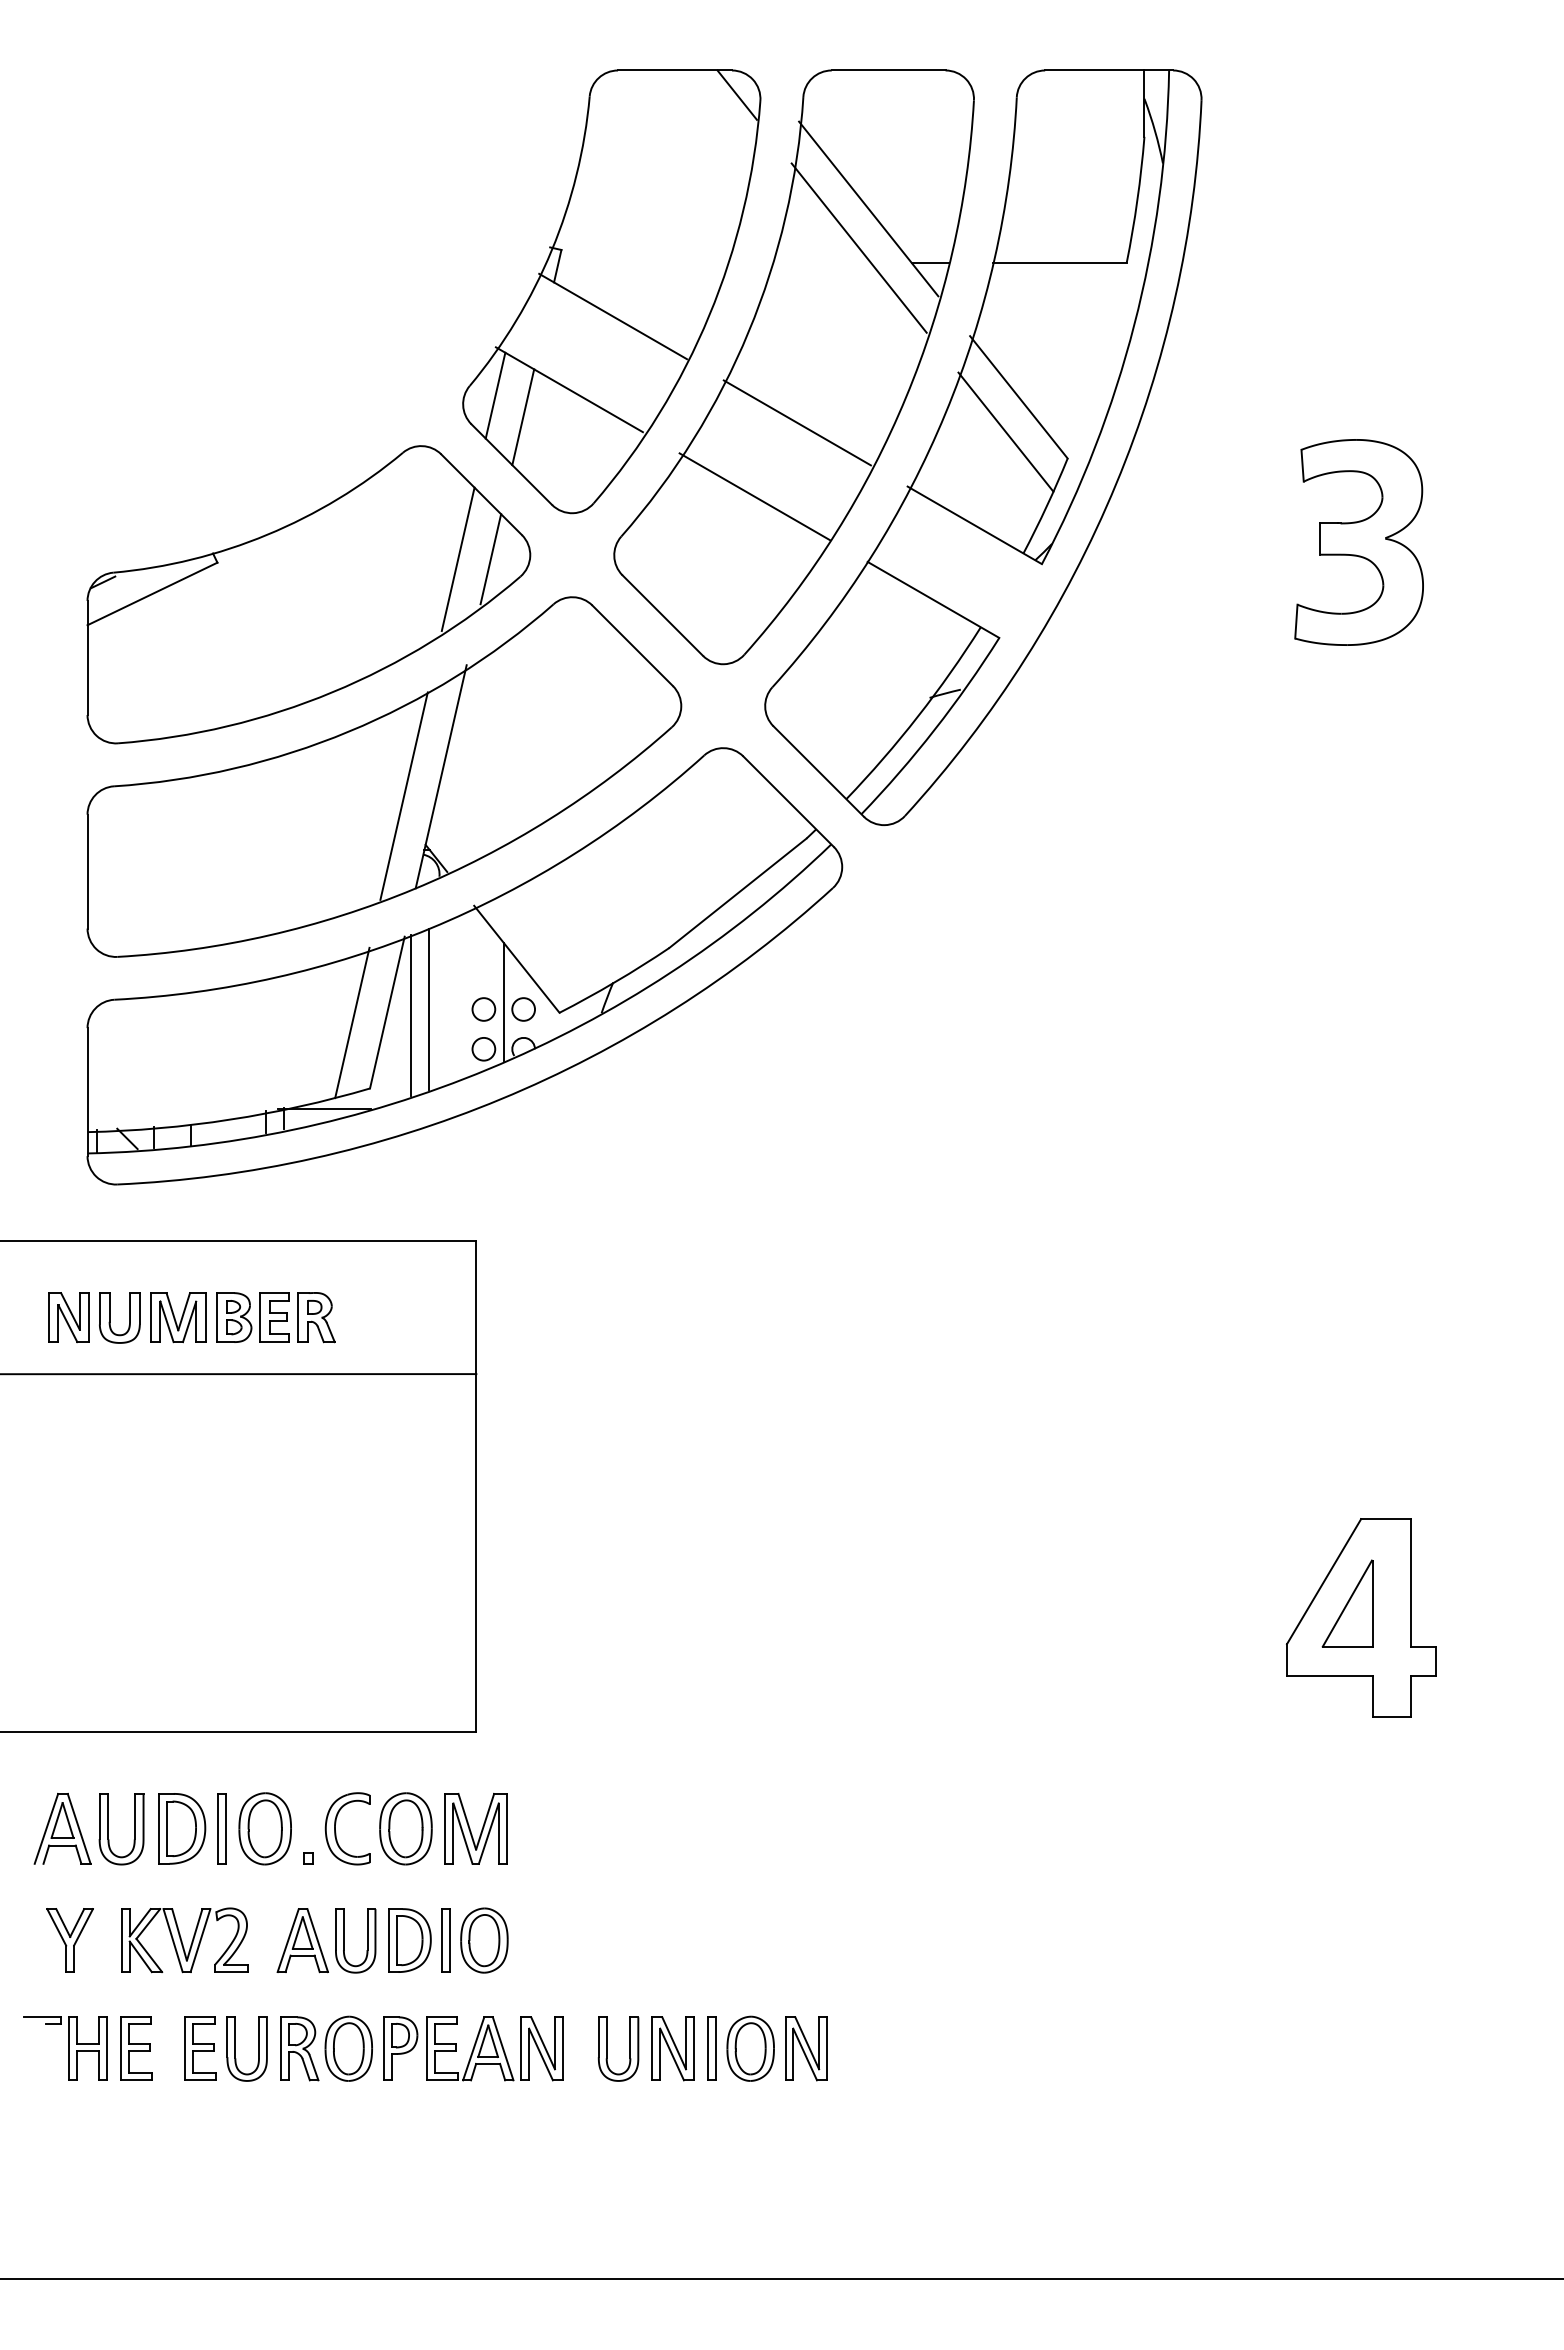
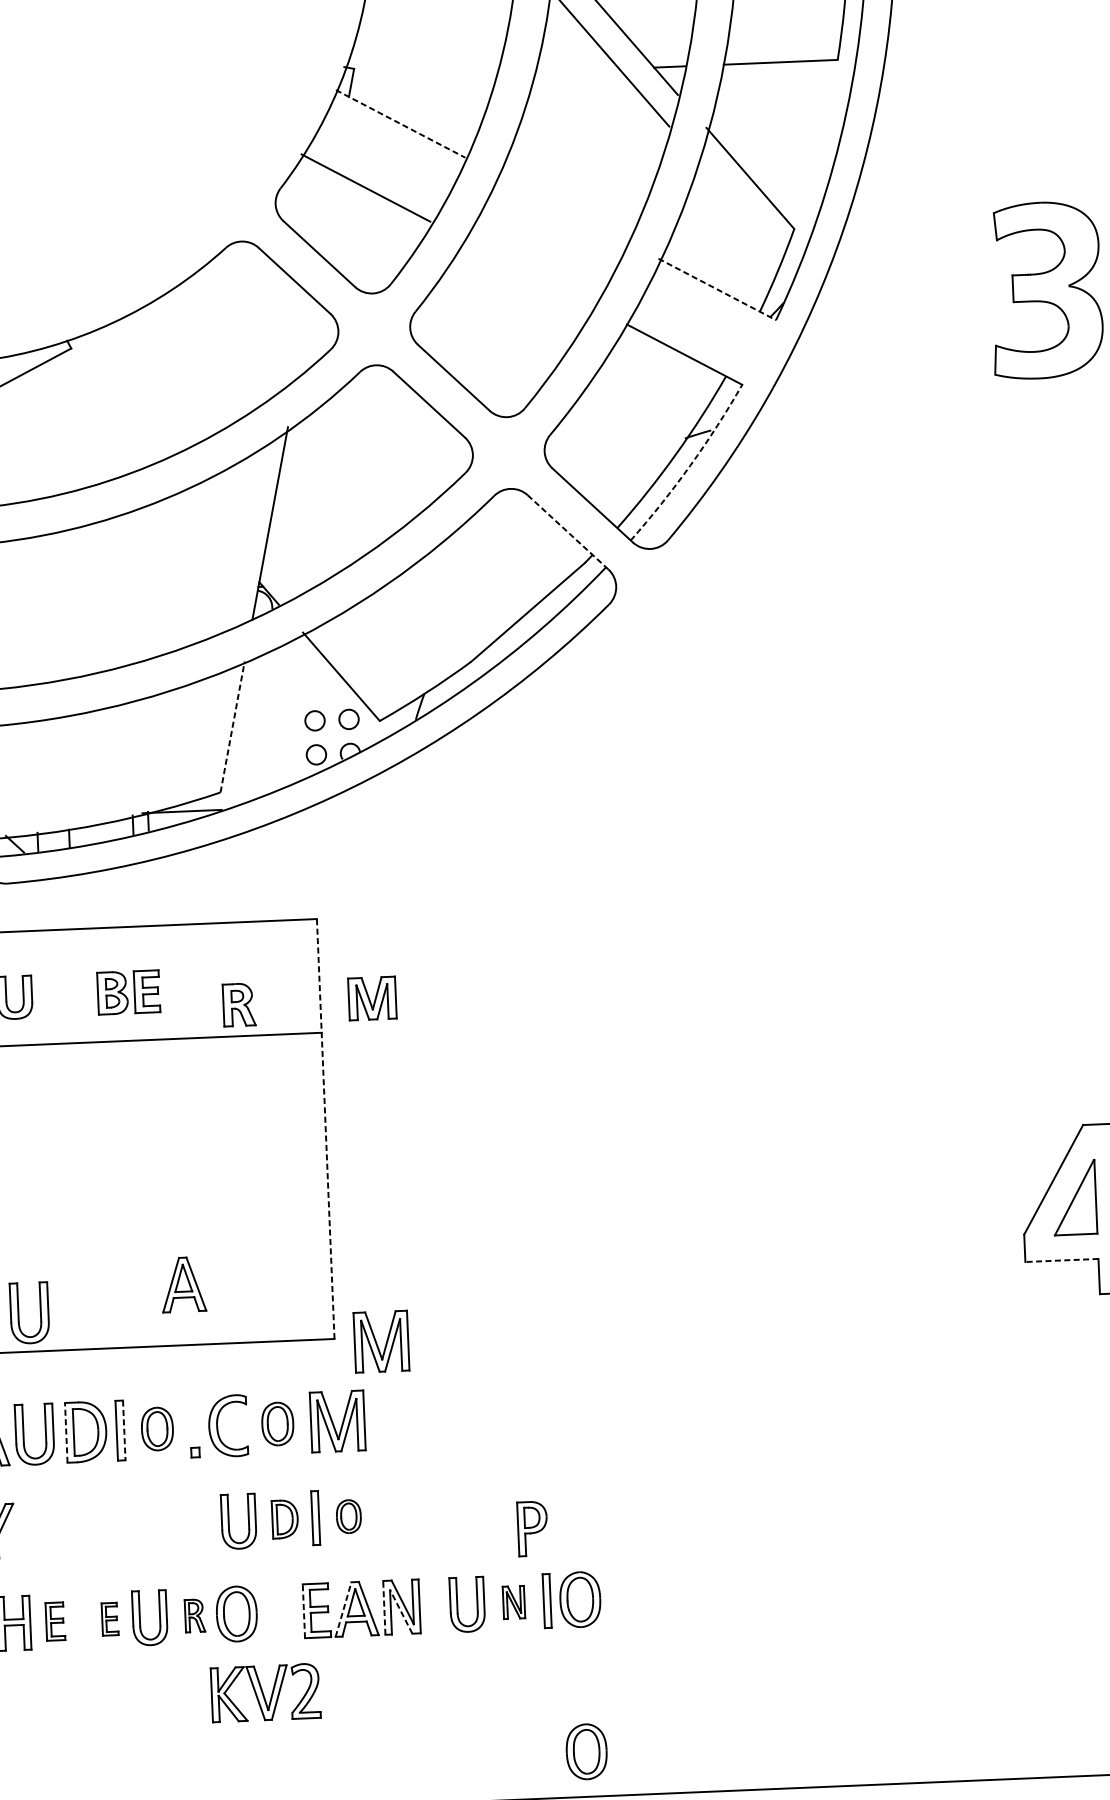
line: (613, 316) -> (401, 123), solid -> dashed
line: (495, 395) -> (302, 195), removed
line: (523, 417) -> (327, 213), removed
line: (796, 422) -> (561, 207), removed
line: (1005, 431) -> (740, 208), removed
line: (754, 496) -> (527, 272), removed
line: (974, 525) -> (717, 289), solid -> dashed
line: (457, 559) -> (276, 337), removed
line: (490, 559) -> (304, 335), removed
arc: (934, 729) -> (690, 465), solid -> dashed
line: (403, 795) -> (238, 540), removed
line: (788, 802) -> (567, 533), solid -> dashed
line: (503, 1001) -> (331, 713), removed
line: (428, 1009) -> (267, 722), removed
line: (387, 1012) -> (232, 726), solid -> dashed
line: (410, 1014) -> (252, 727), removed
line: (352, 1022) -> (203, 736), removed
part: (178, 1317) -> (372, 998), moved
part: (316, 1317) -> (239, 1004), moved
line: (476, 1486) -> (325, 1128), solid -> dashed
line: (1329, 1676) -> (1061, 1260), solid -> dashed
part: (108, 1687) -> (18, 1313), added
part: (530, 1737) -> (380, 1341), added
line: (158, 1828) -> (66, 1432), solid -> dashed
line: (226, 1828) -> (124, 1430), solid -> dashed
part: (264, 1828) -> (156, 1428), size x0.7
part: (405, 1828) -> (277, 1423), size x0.7
part: (184, 1940) -> (265, 1693), moved
part: (302, 1940) -> (183, 1284), moved
part: (409, 1940) -> (284, 1519), size x0.7
part: (484, 1940) -> (348, 1516), size x0.6
part: (136, 2048) -> (55, 1621), size x0.7
part: (200, 2048) -> (110, 1619), size x0.6
part: (299, 2048) -> (194, 1615), size x0.6
part: (400, 2048) -> (532, 1528), moved
line: (427, 2048) -> (304, 1610), solid -> dashed
line: (473, 2048) -> (343, 1609), solid -> dashed
line: (521, 2048) -> (384, 1607), solid -> dashed
part: (672, 2048) -> (513, 1602), size x0.6
part: (806, 2048) -> (628, 1597), removed
line: (540, 2054) -> (400, 1612), solid -> dashed
part: (750, 2226) -> (586, 1751), added

